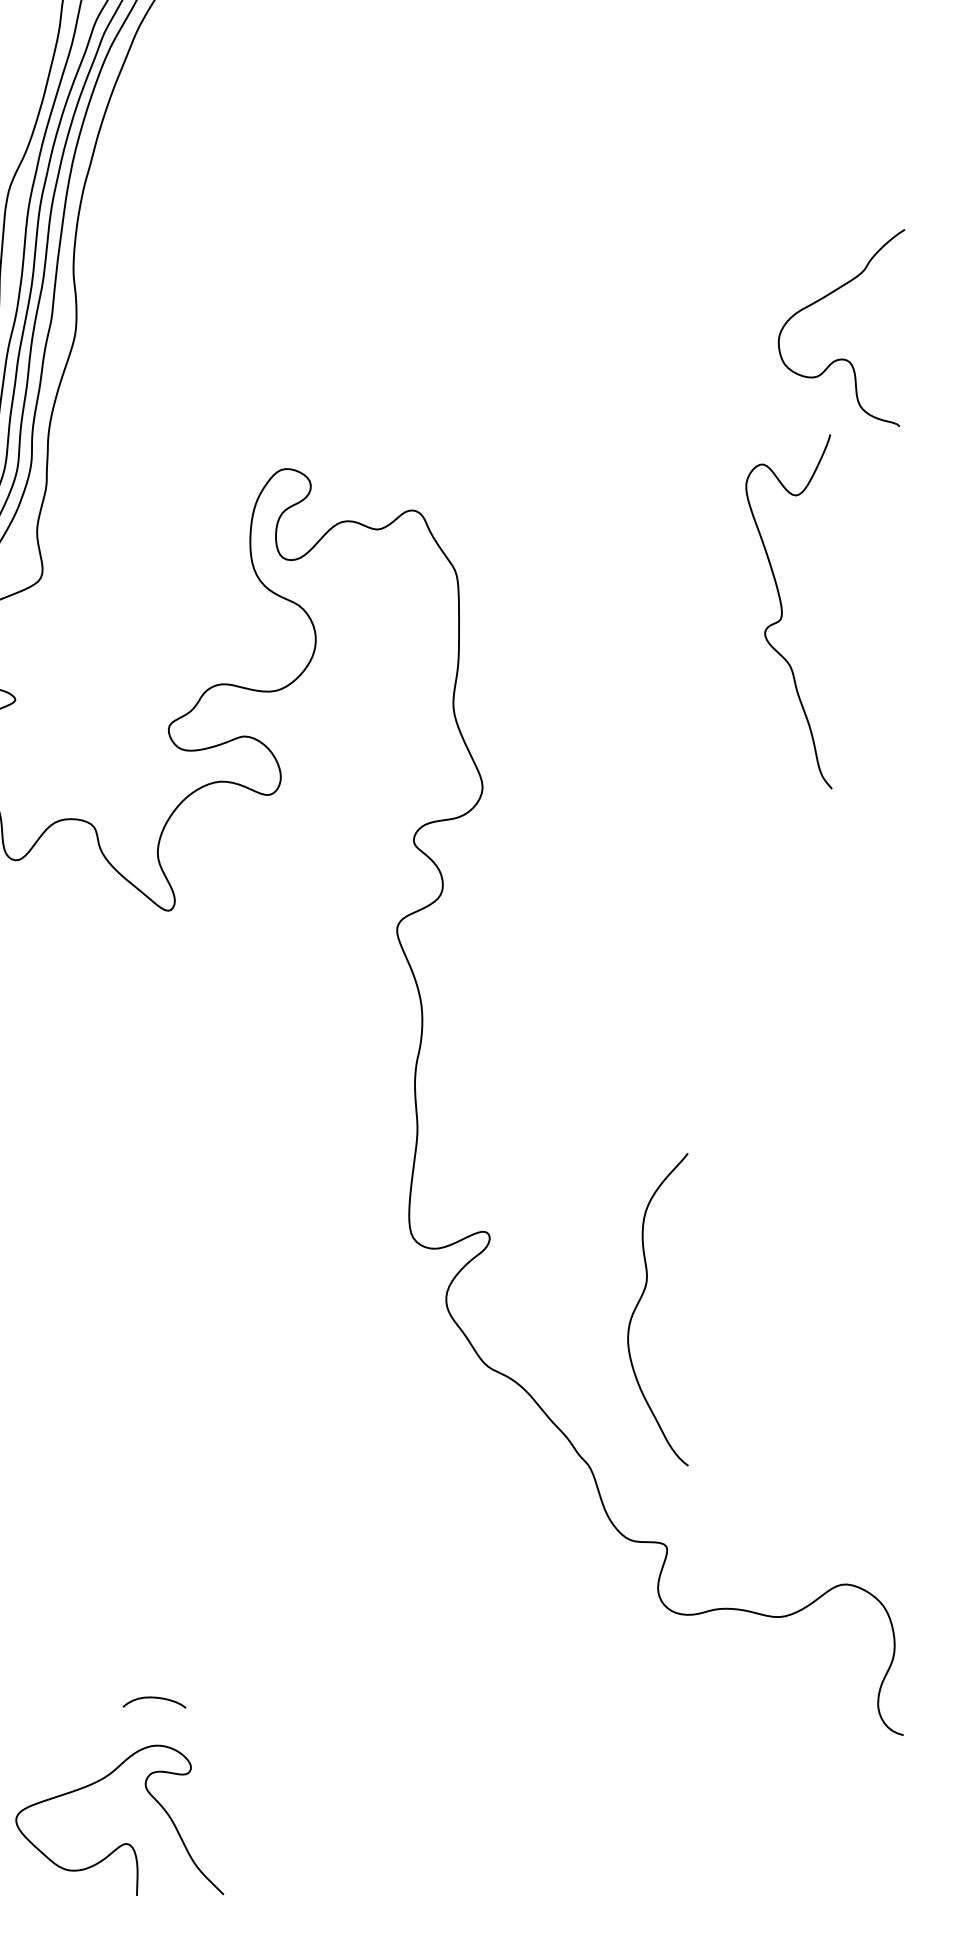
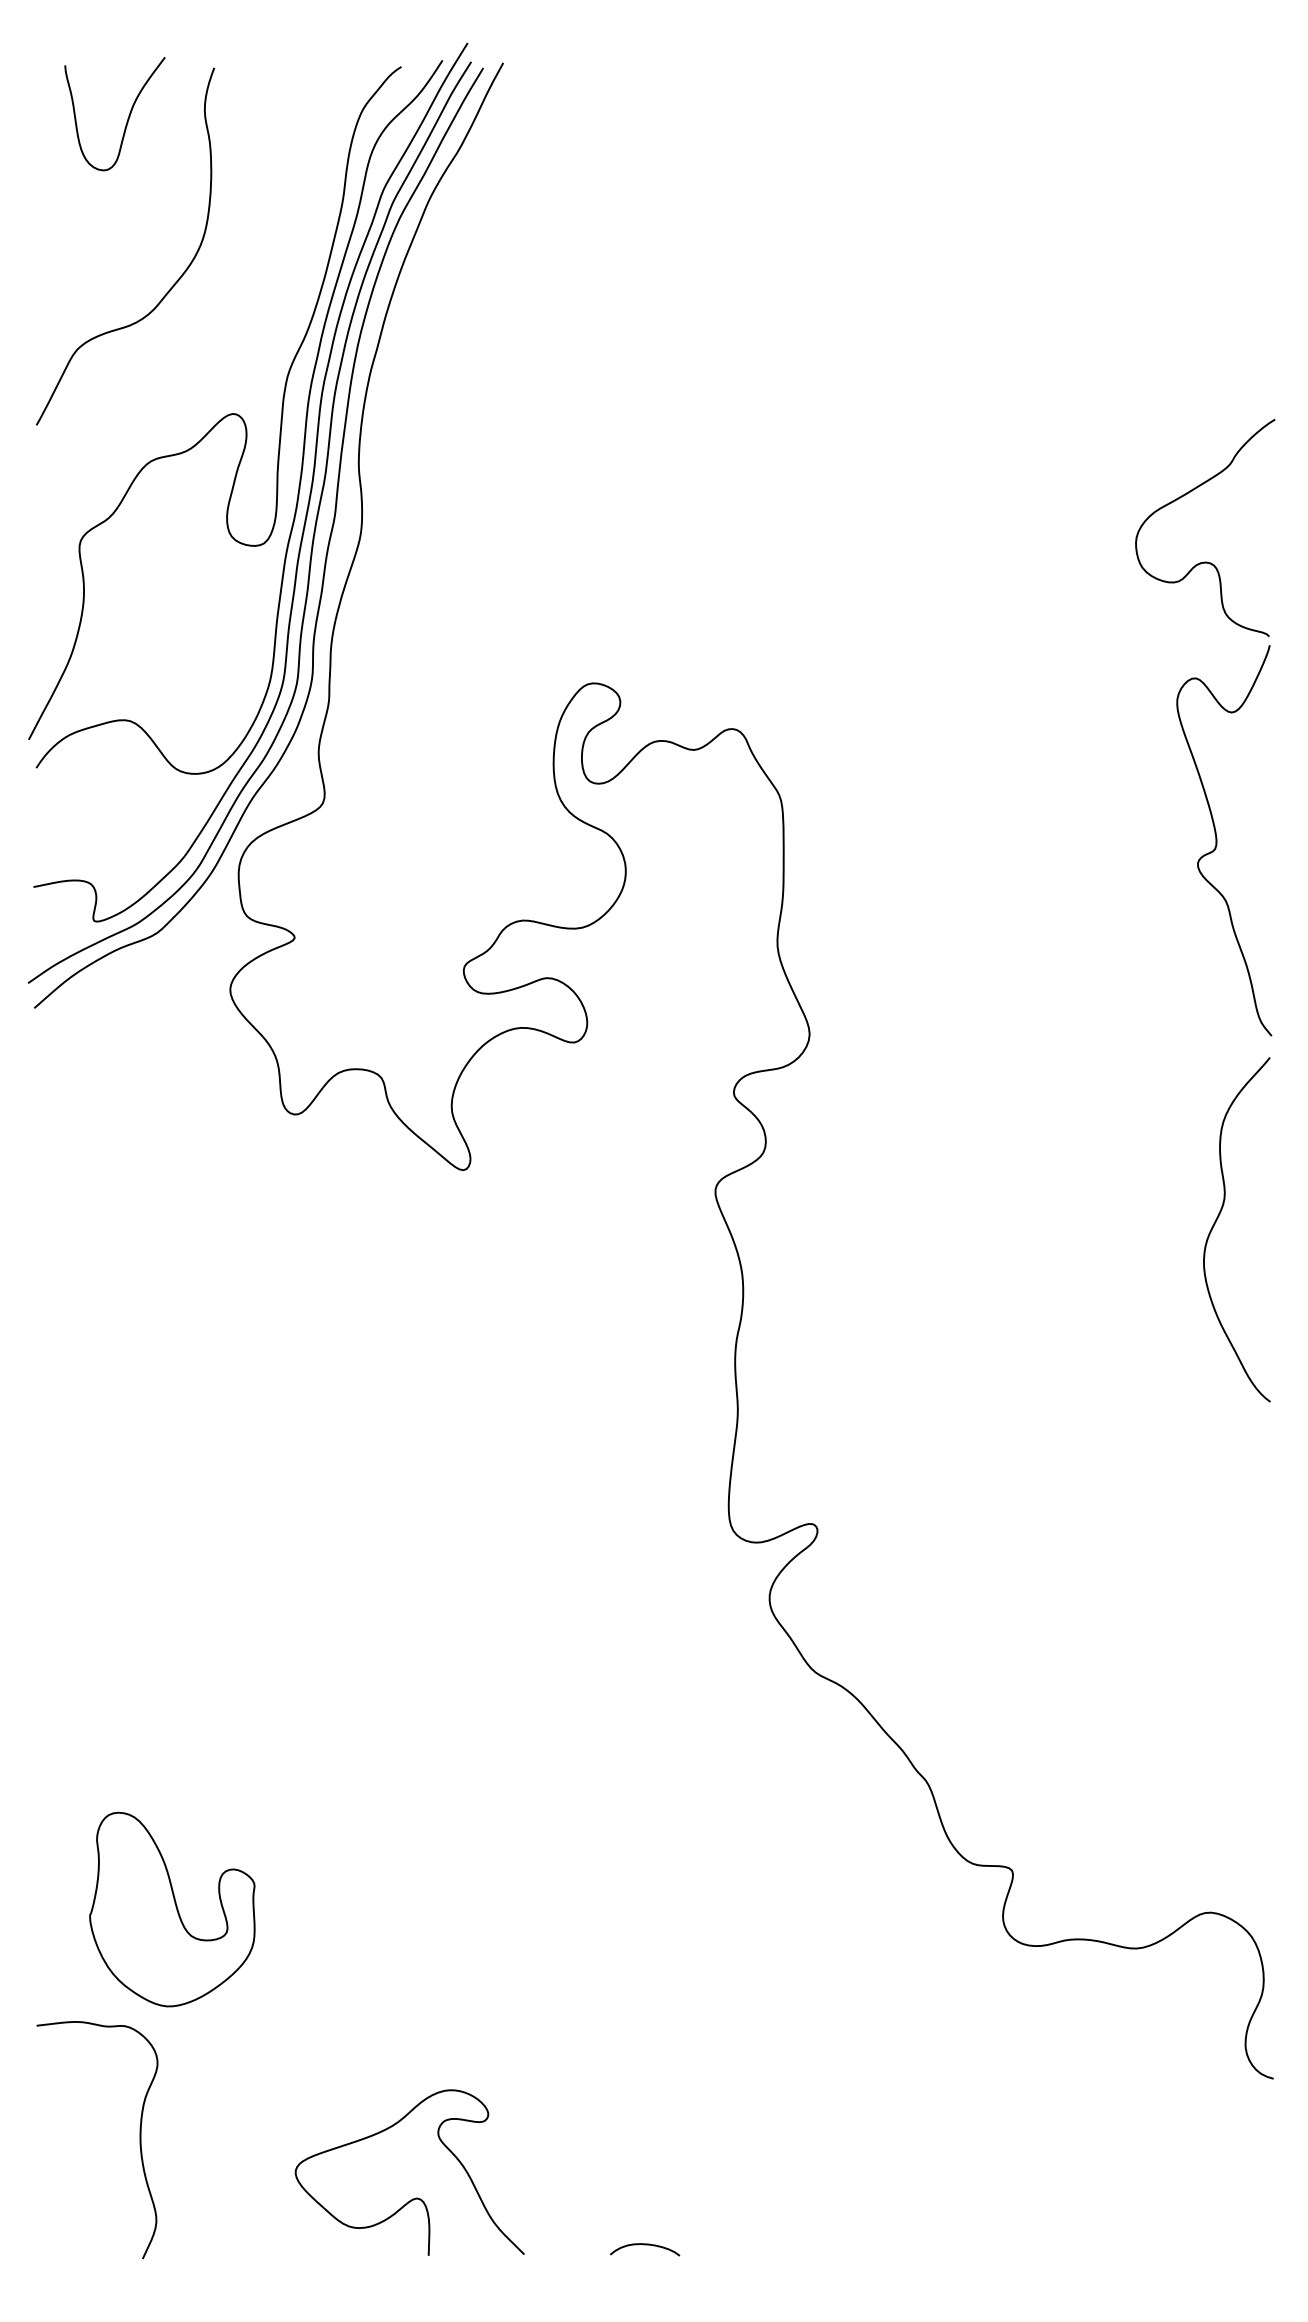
curve: (782, 611) -> (1217, 840), moved
curve: (640, 1301) -> (1217, 1220), moved
curve: (154, 1698) -> (645, 2245), moved

